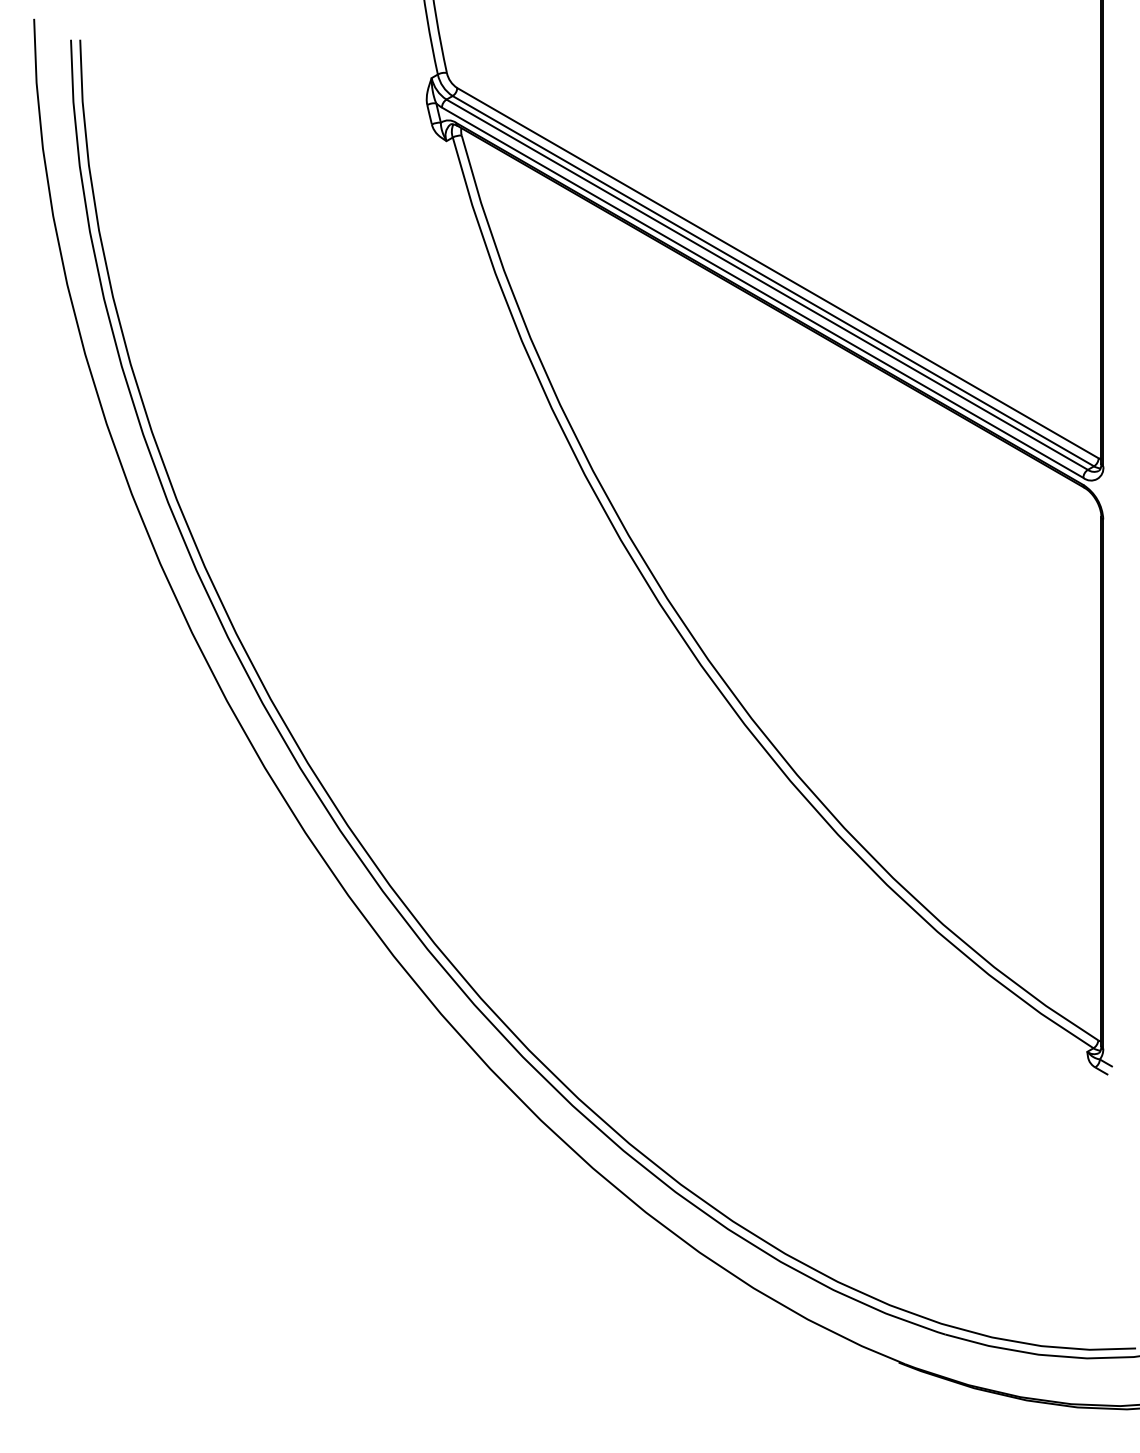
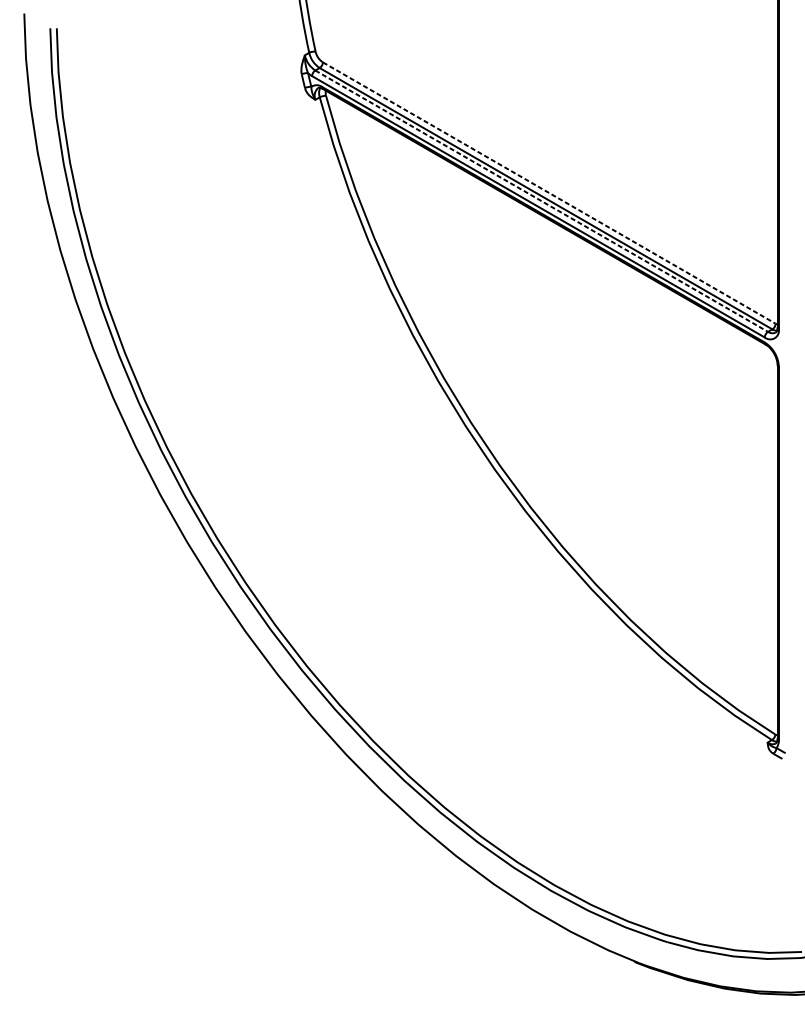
line: (778, 273) -> (549, 193), solid -> dashed
line: (767, 284) -> (541, 201), solid -> dashed

